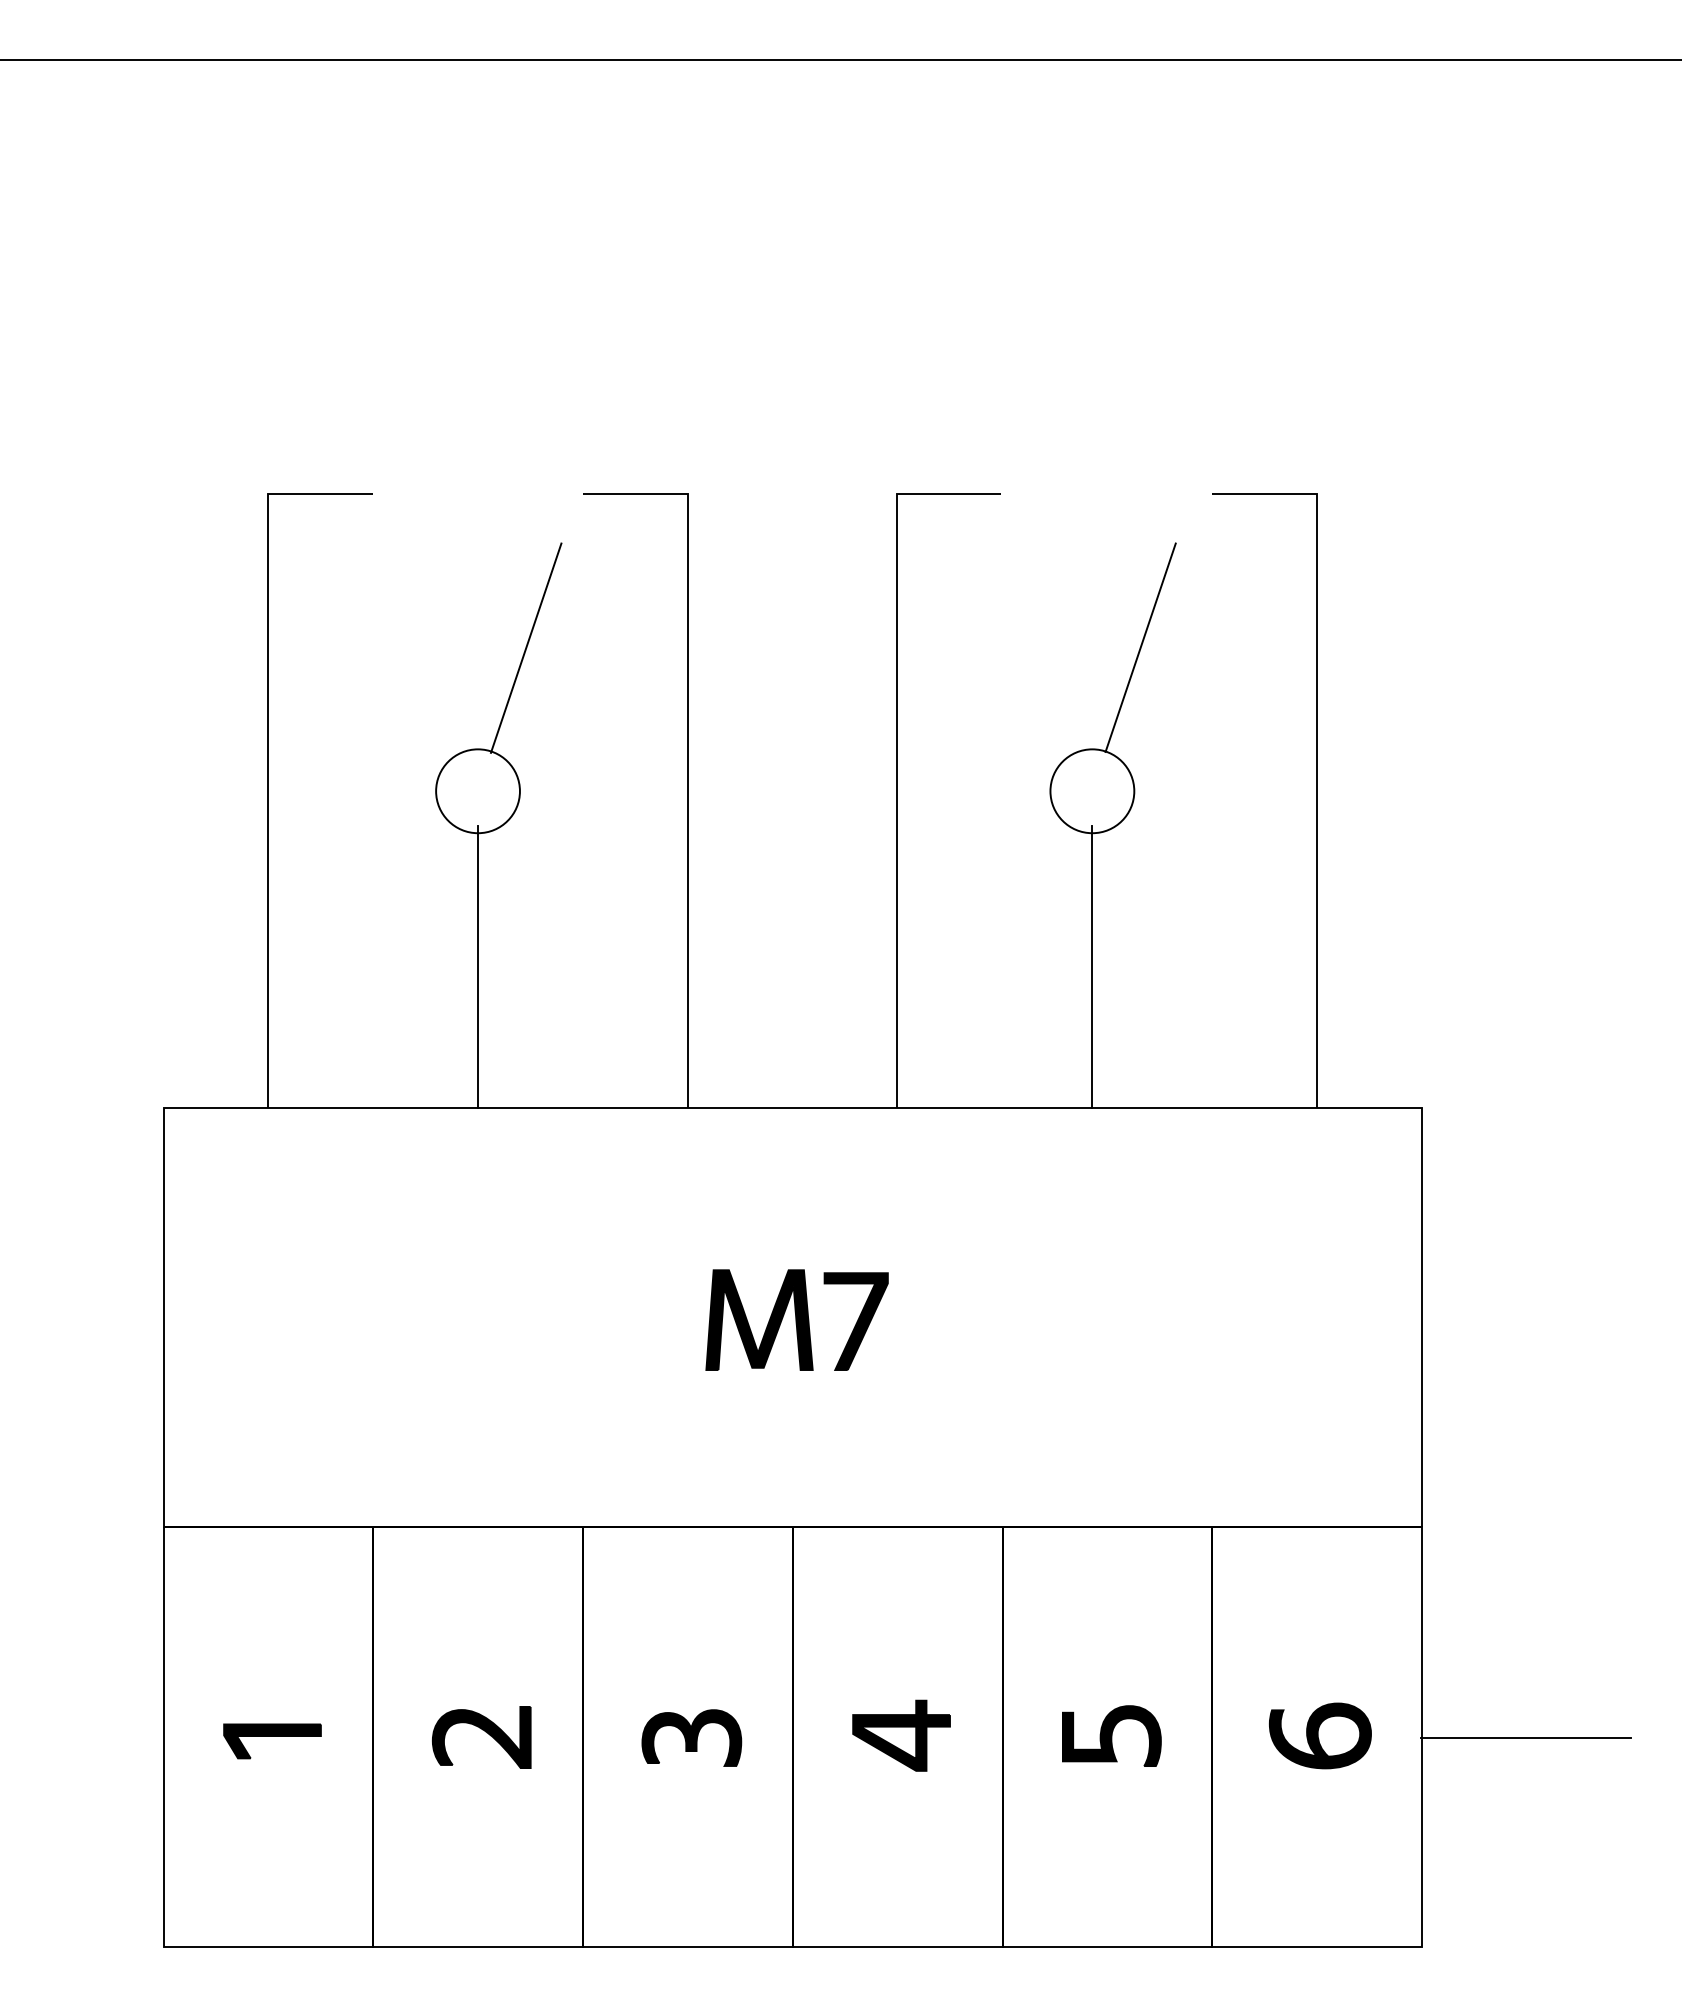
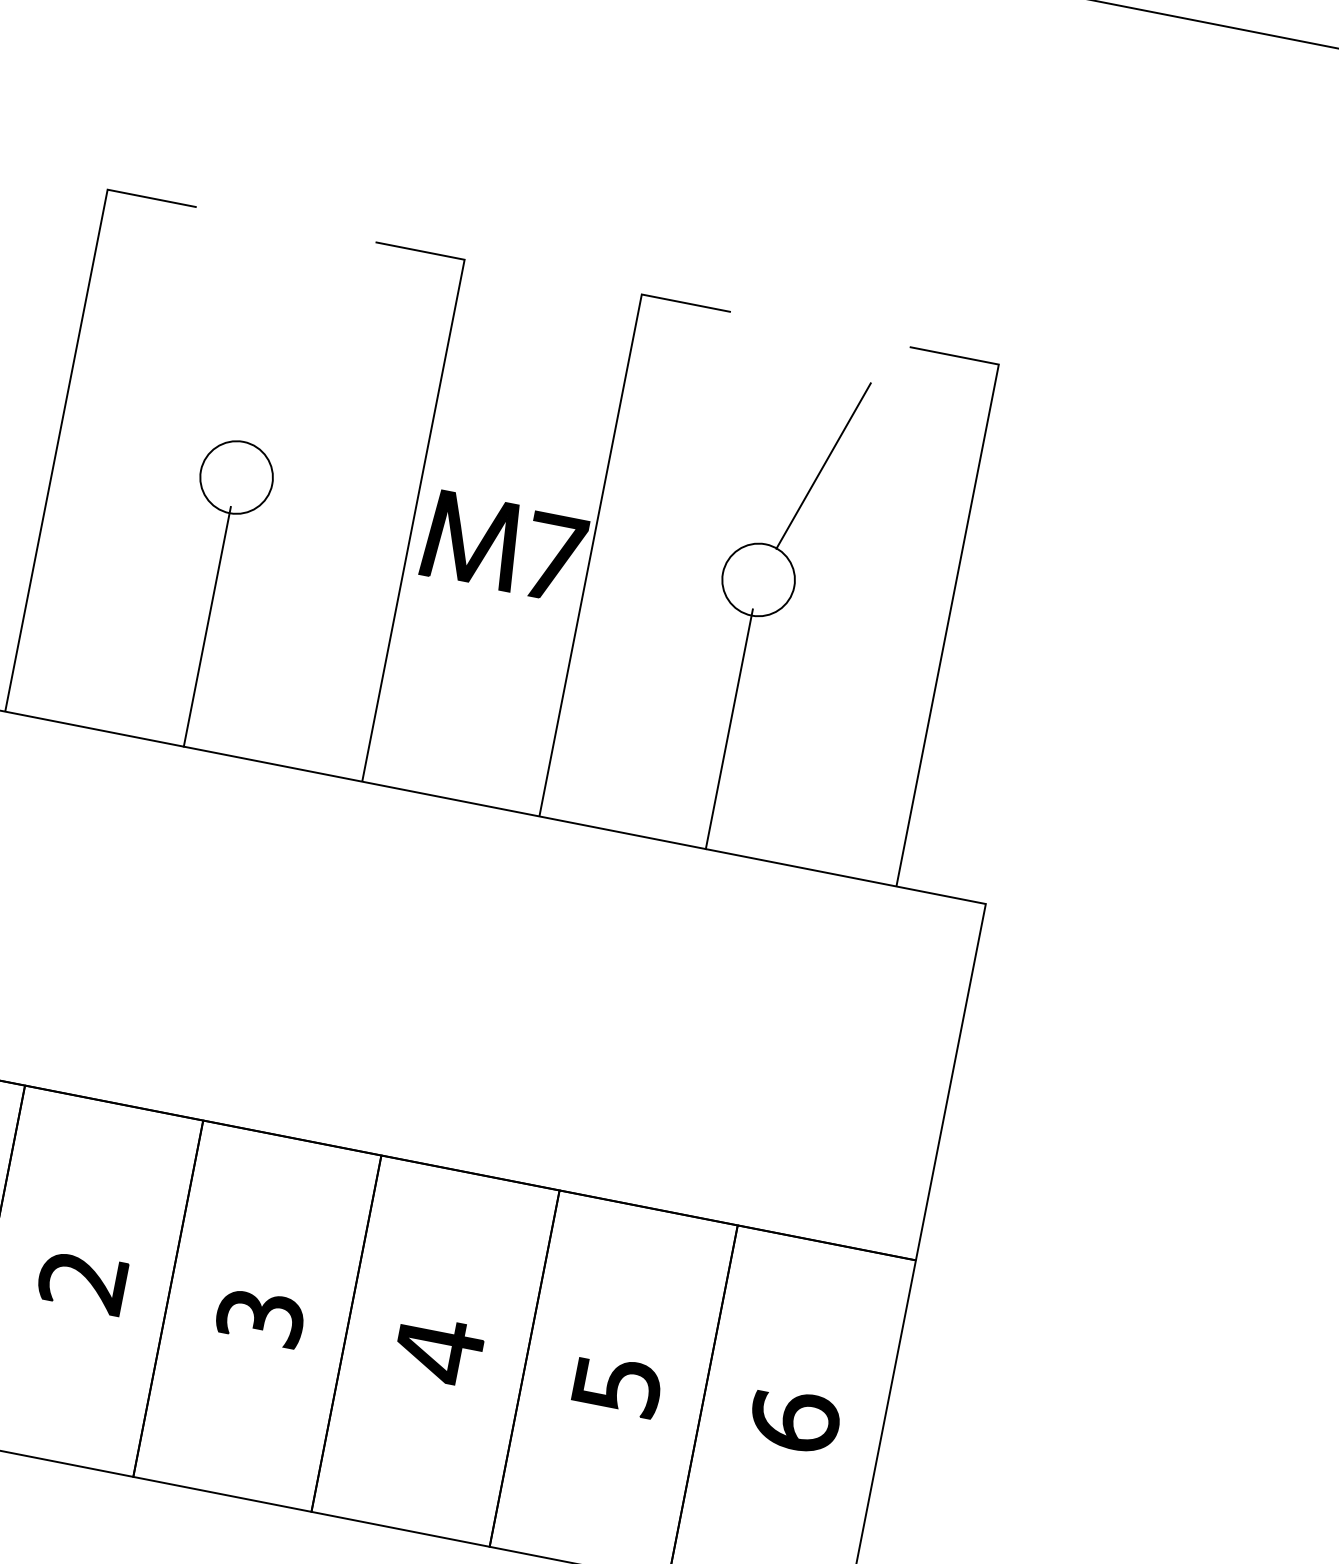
line: (525, 647) -> (300, 363), removed
part: (796, 1319) -> (504, 546), moved
line: (1526, 1737) -> (969, 1456), removed

